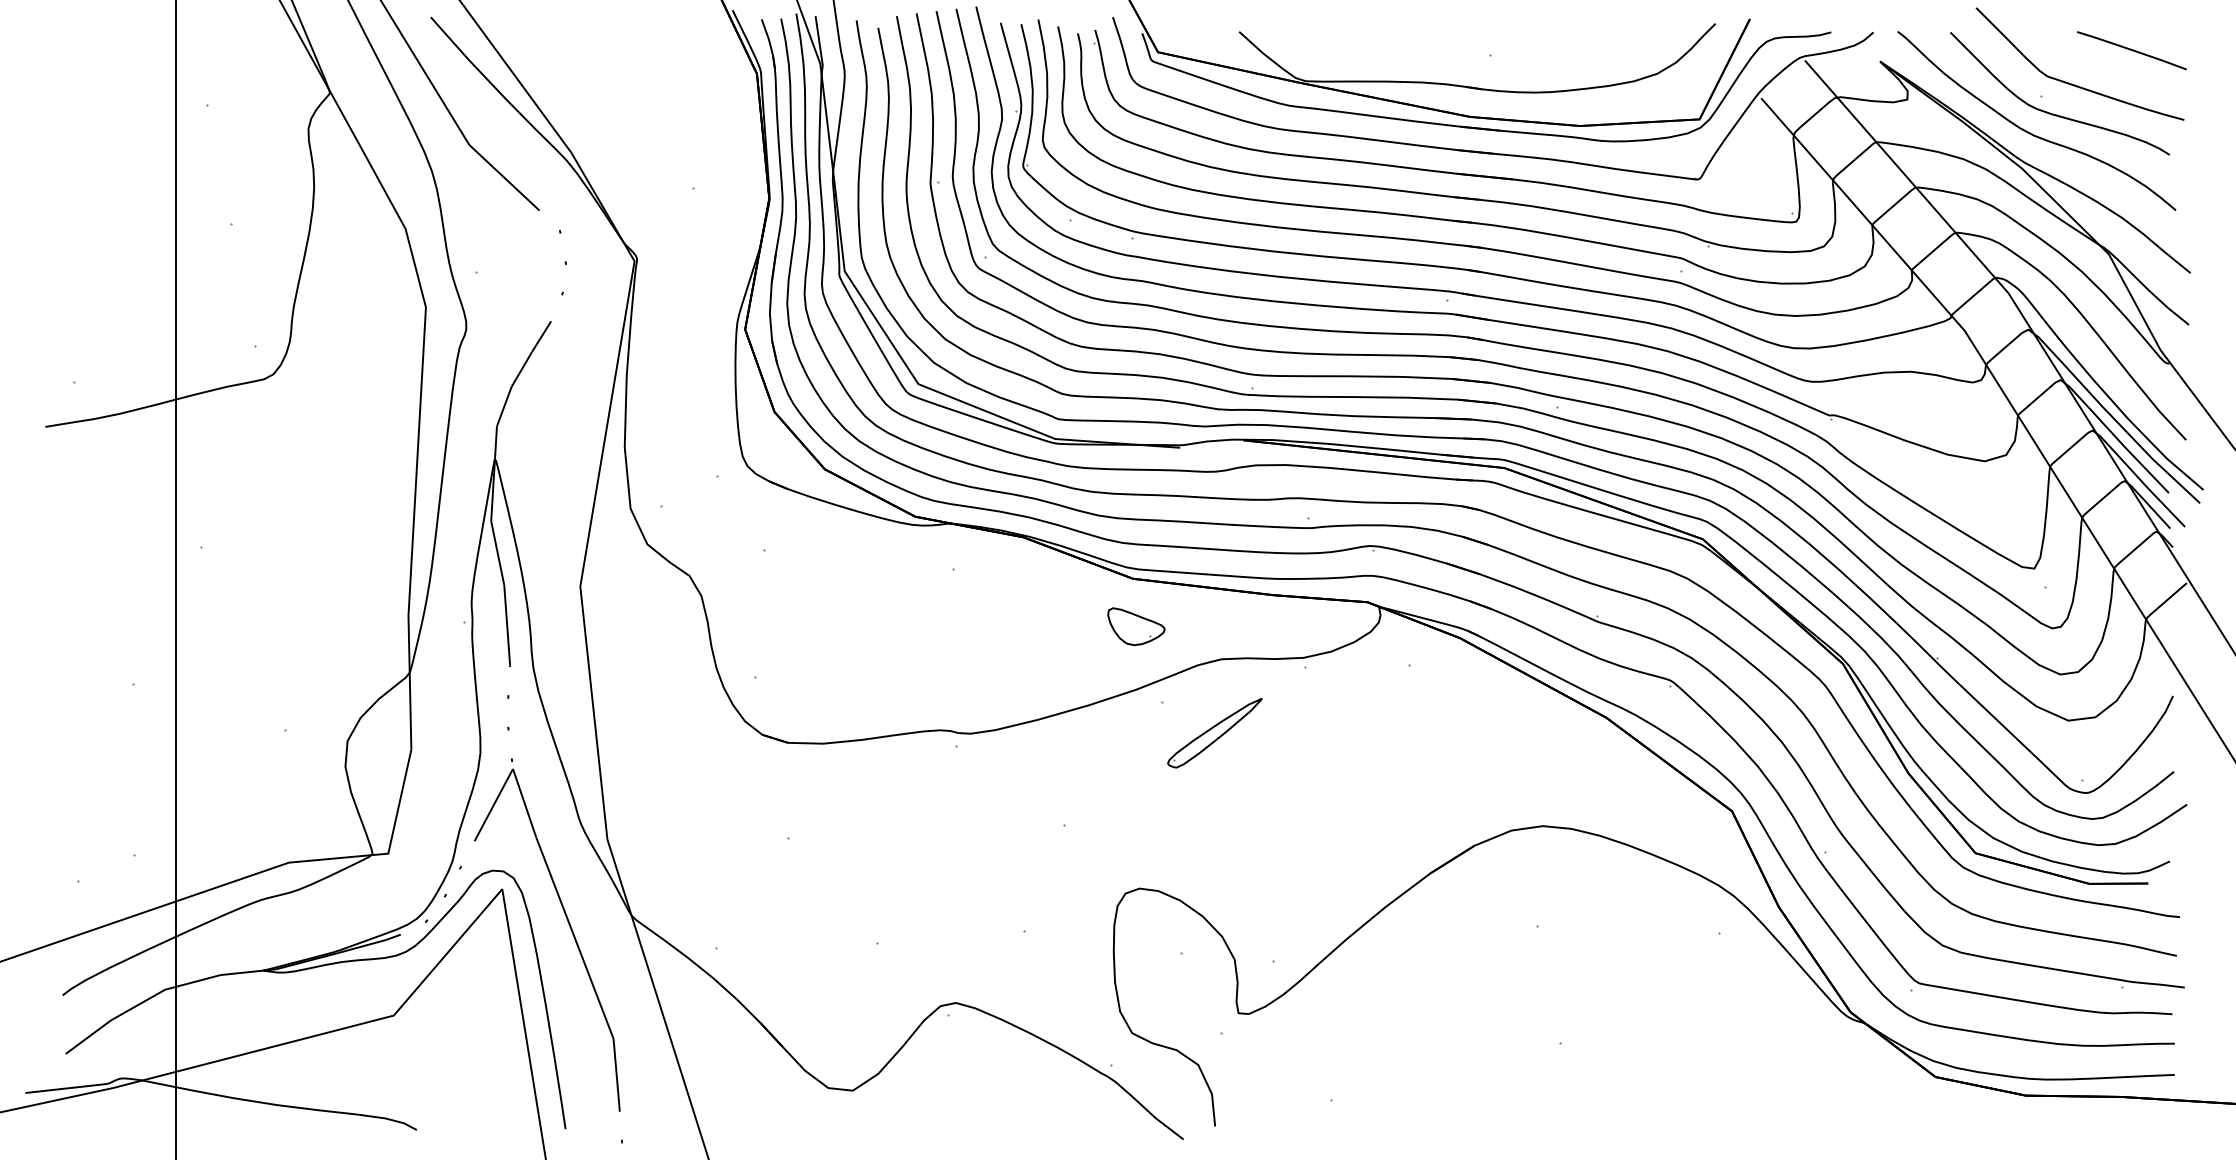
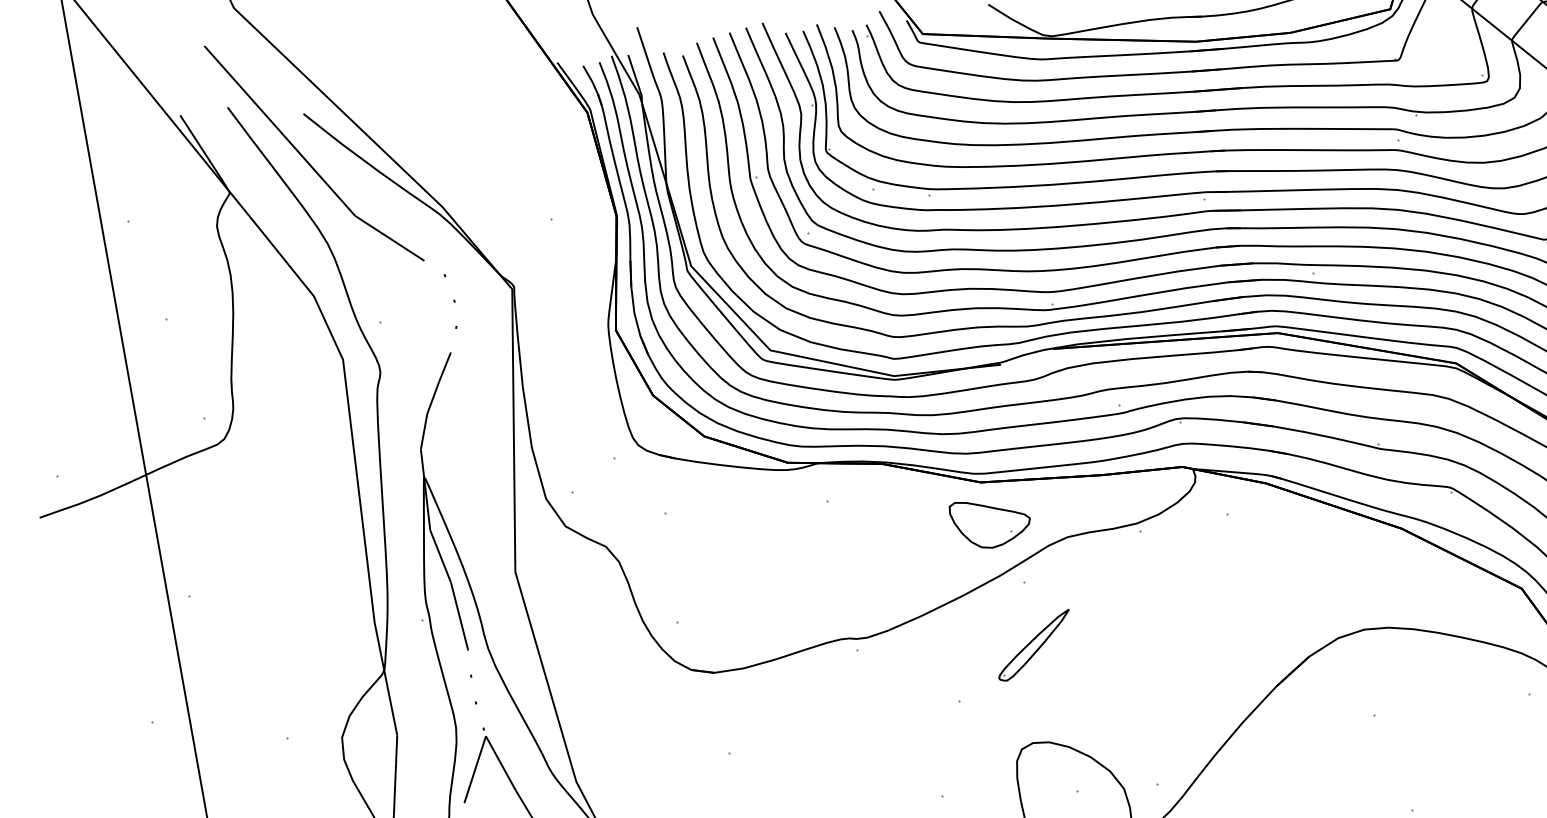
part: (1136, 626) -> (991, 522), size x1.6
part: (1214, 733) -> (1033, 646), moved

